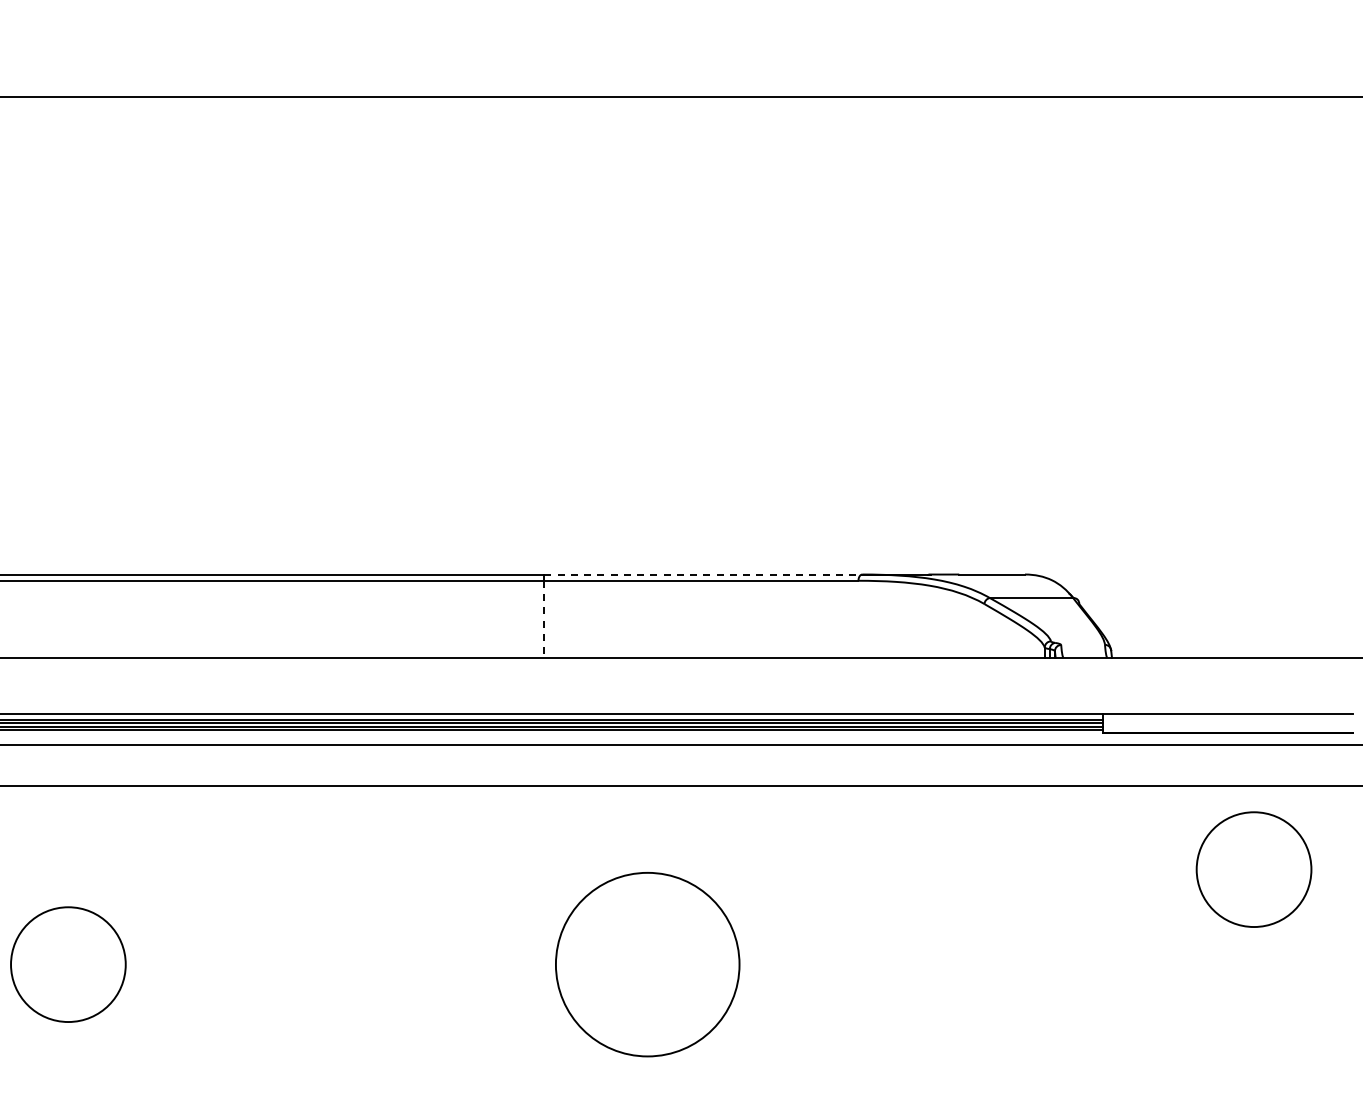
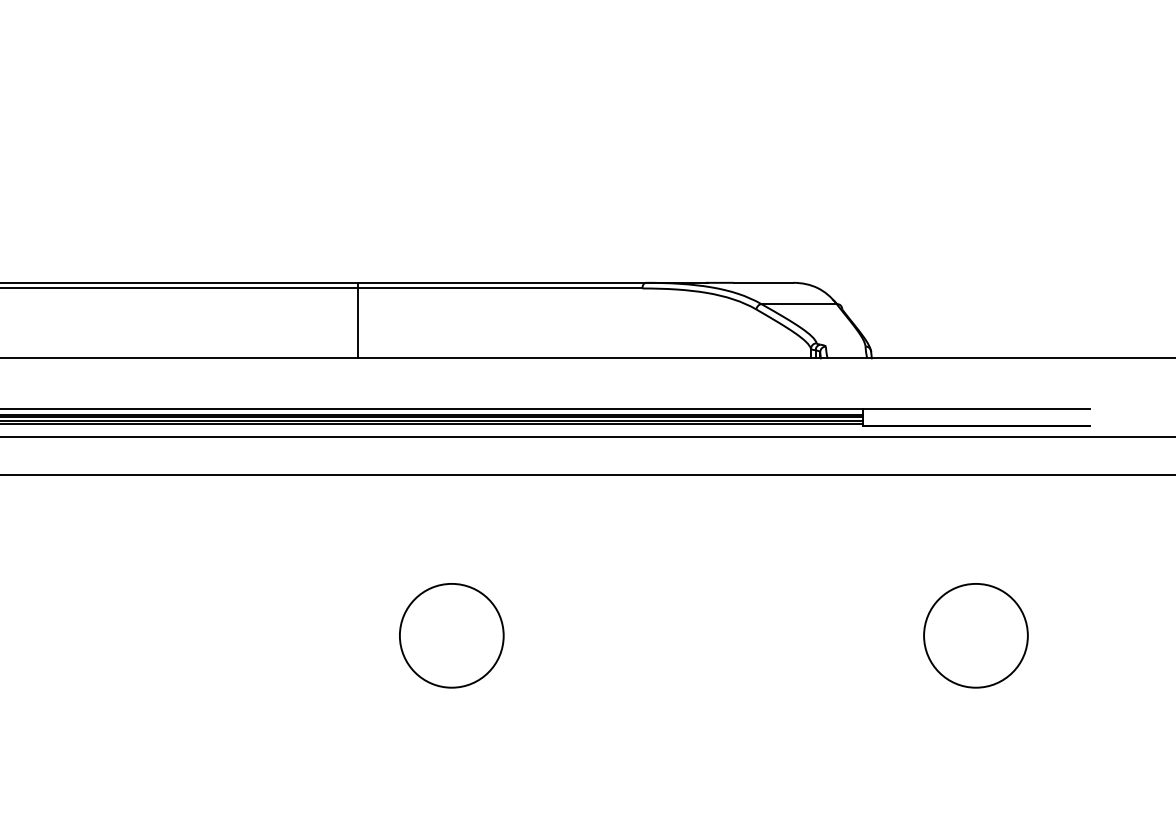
line: (703, 574) -> (502, 282), dashed -> solid
line: (544, 619) -> (358, 323), dashed -> solid
circle: (1253, 869) -> (975, 635), moved
circle: (647, 964) -> (451, 635), size x0.62

